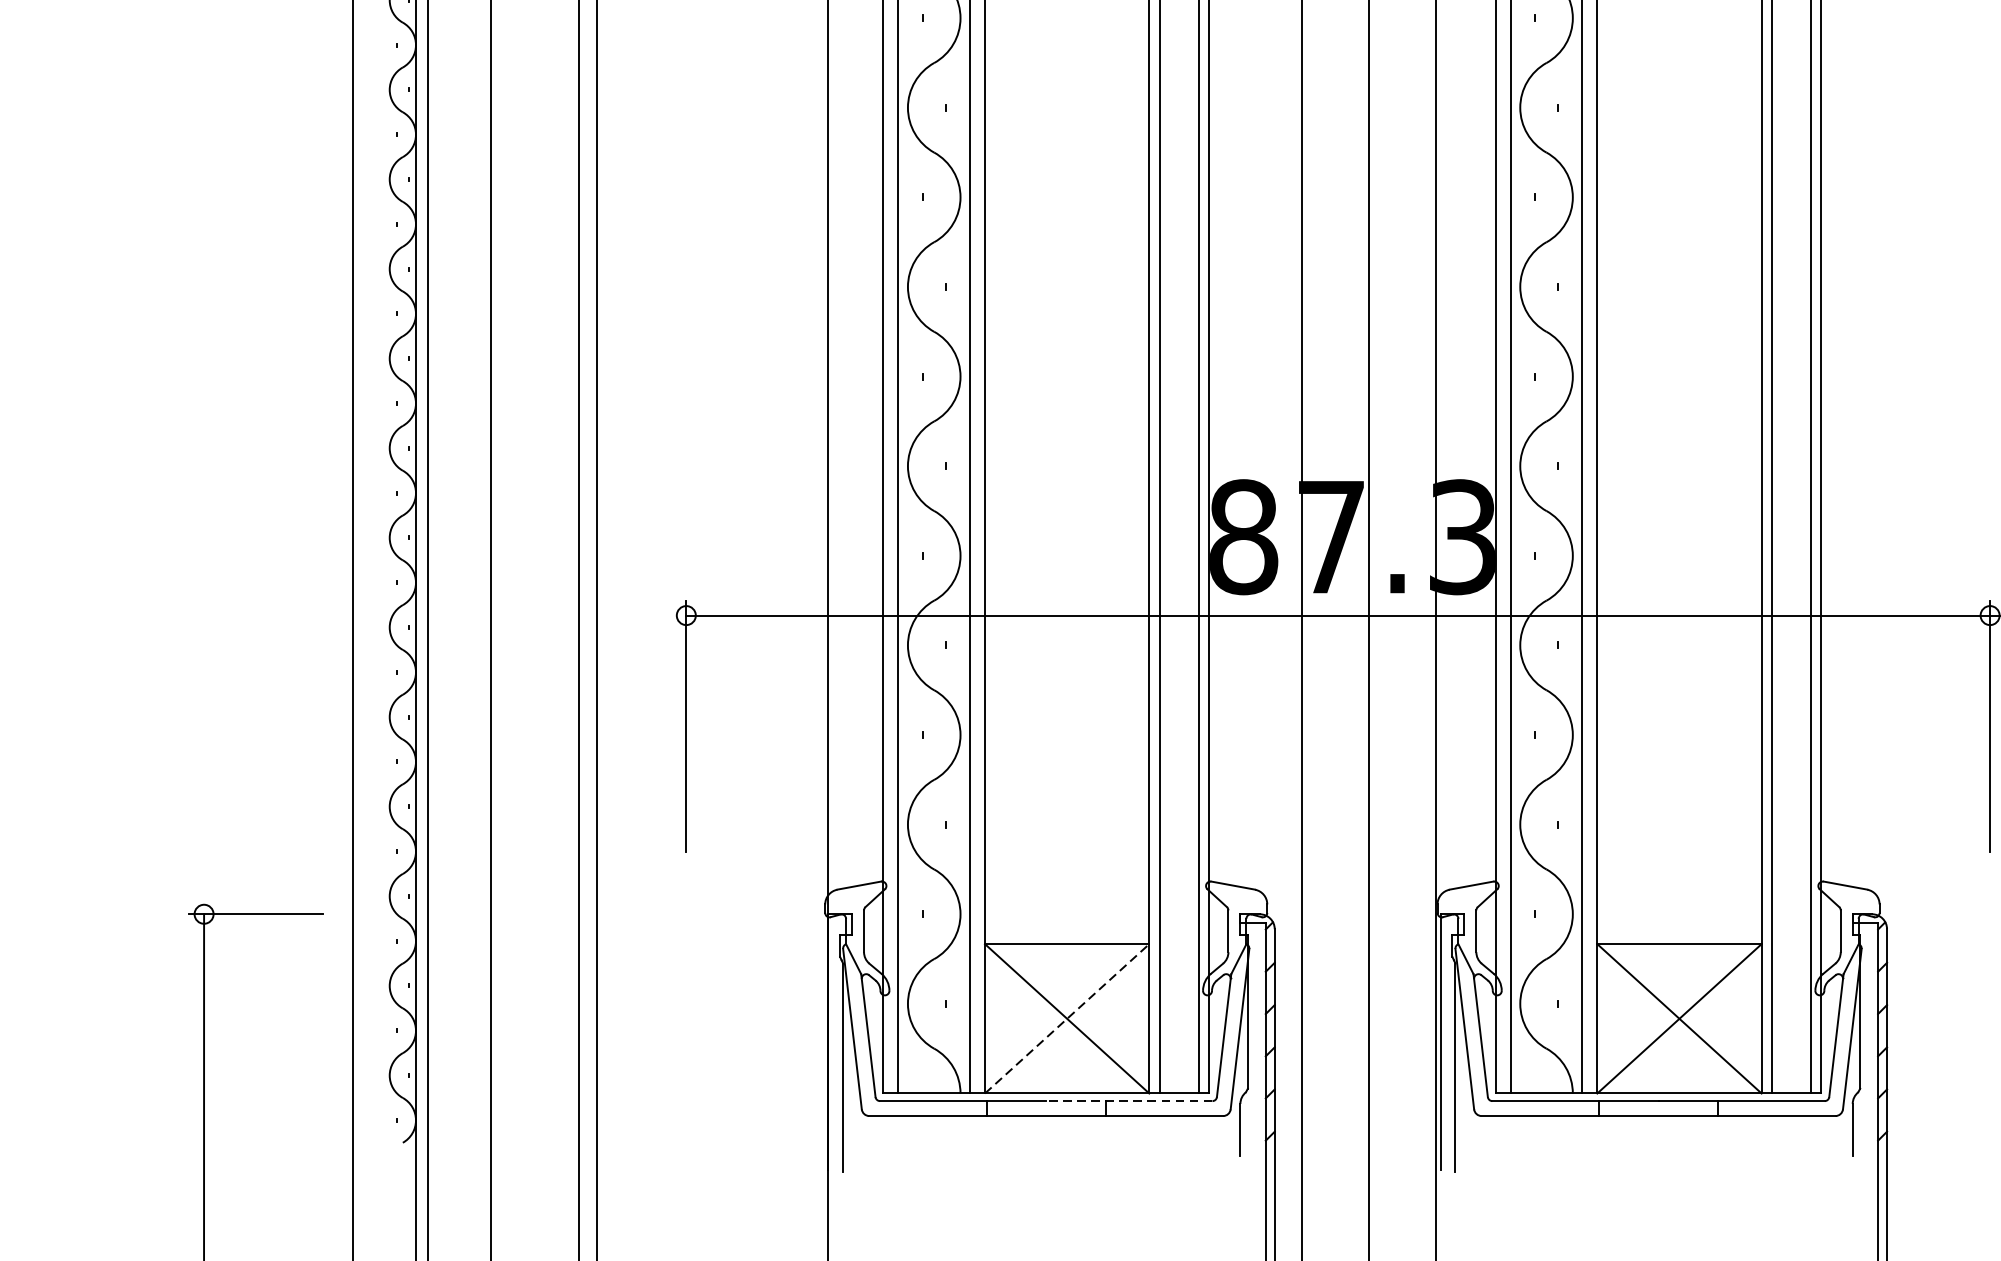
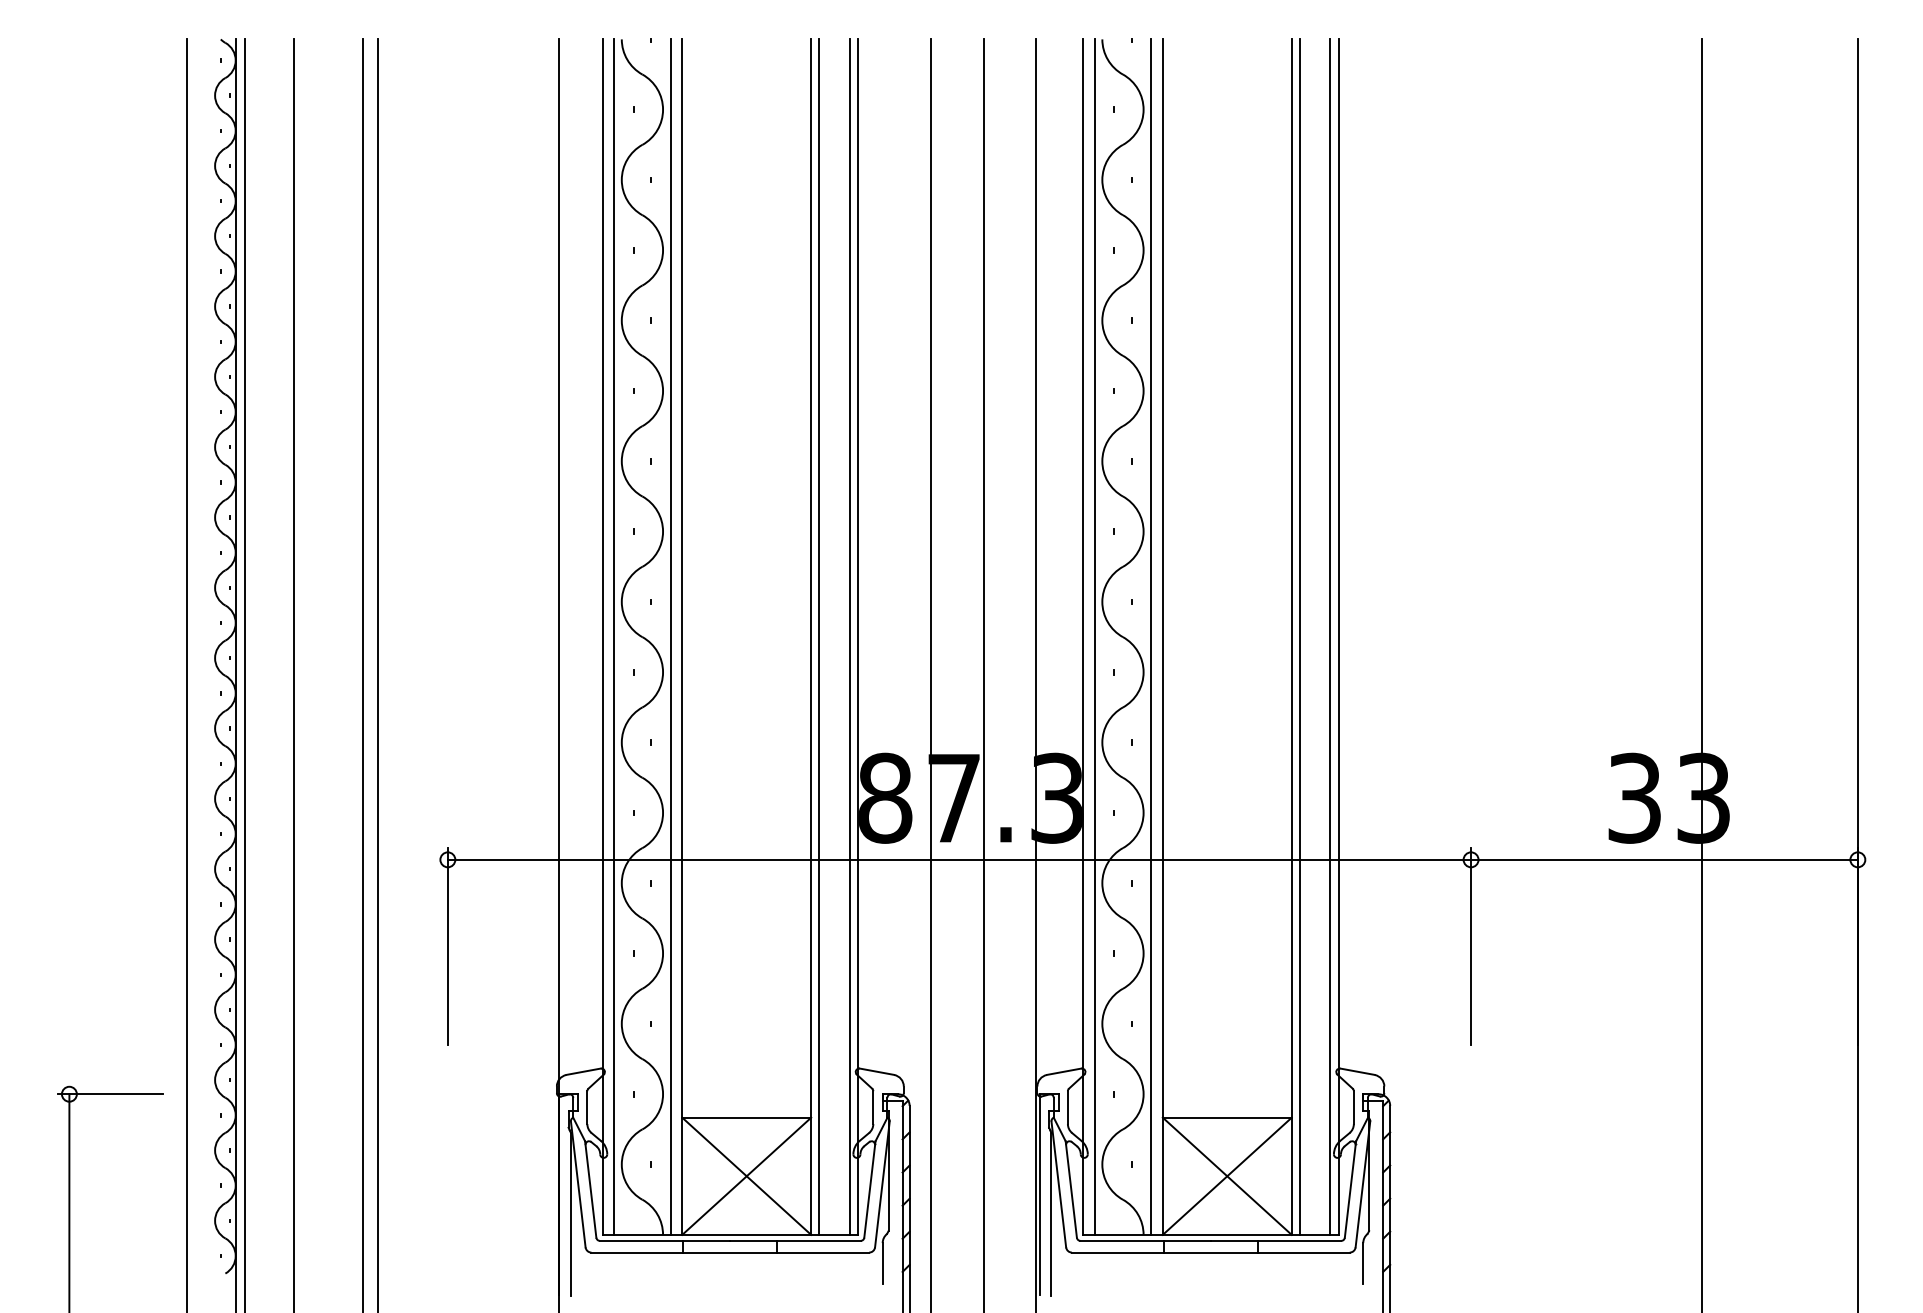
line: (1068, 1017) -> (747, 1175), dashed -> solid
line: (1129, 1100) -> (795, 1240), dashed -> solid

